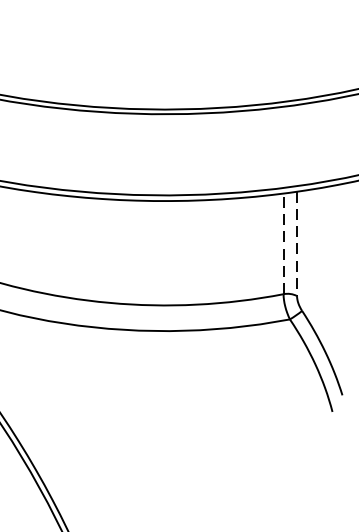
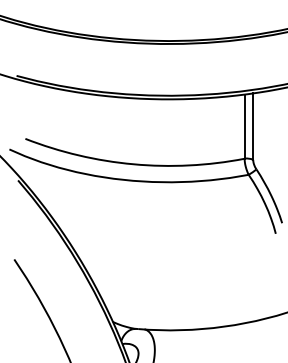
line: (283, 243) -> (244, 126), dashed -> solid
line: (297, 245) -> (253, 127), dashed -> solid

